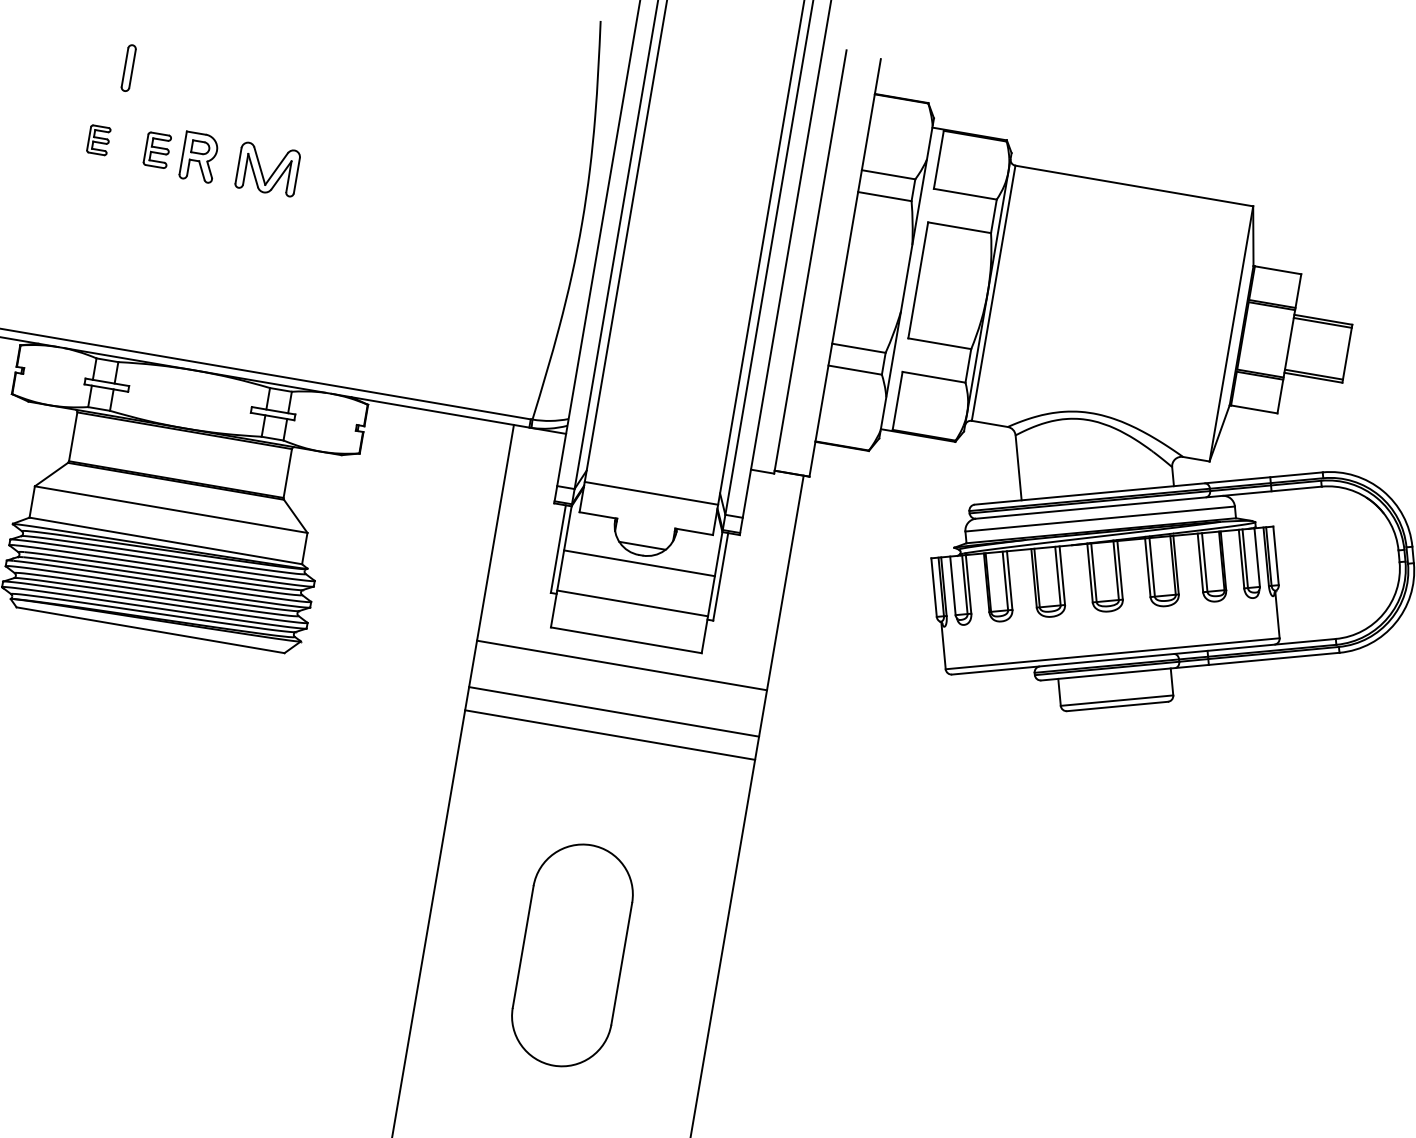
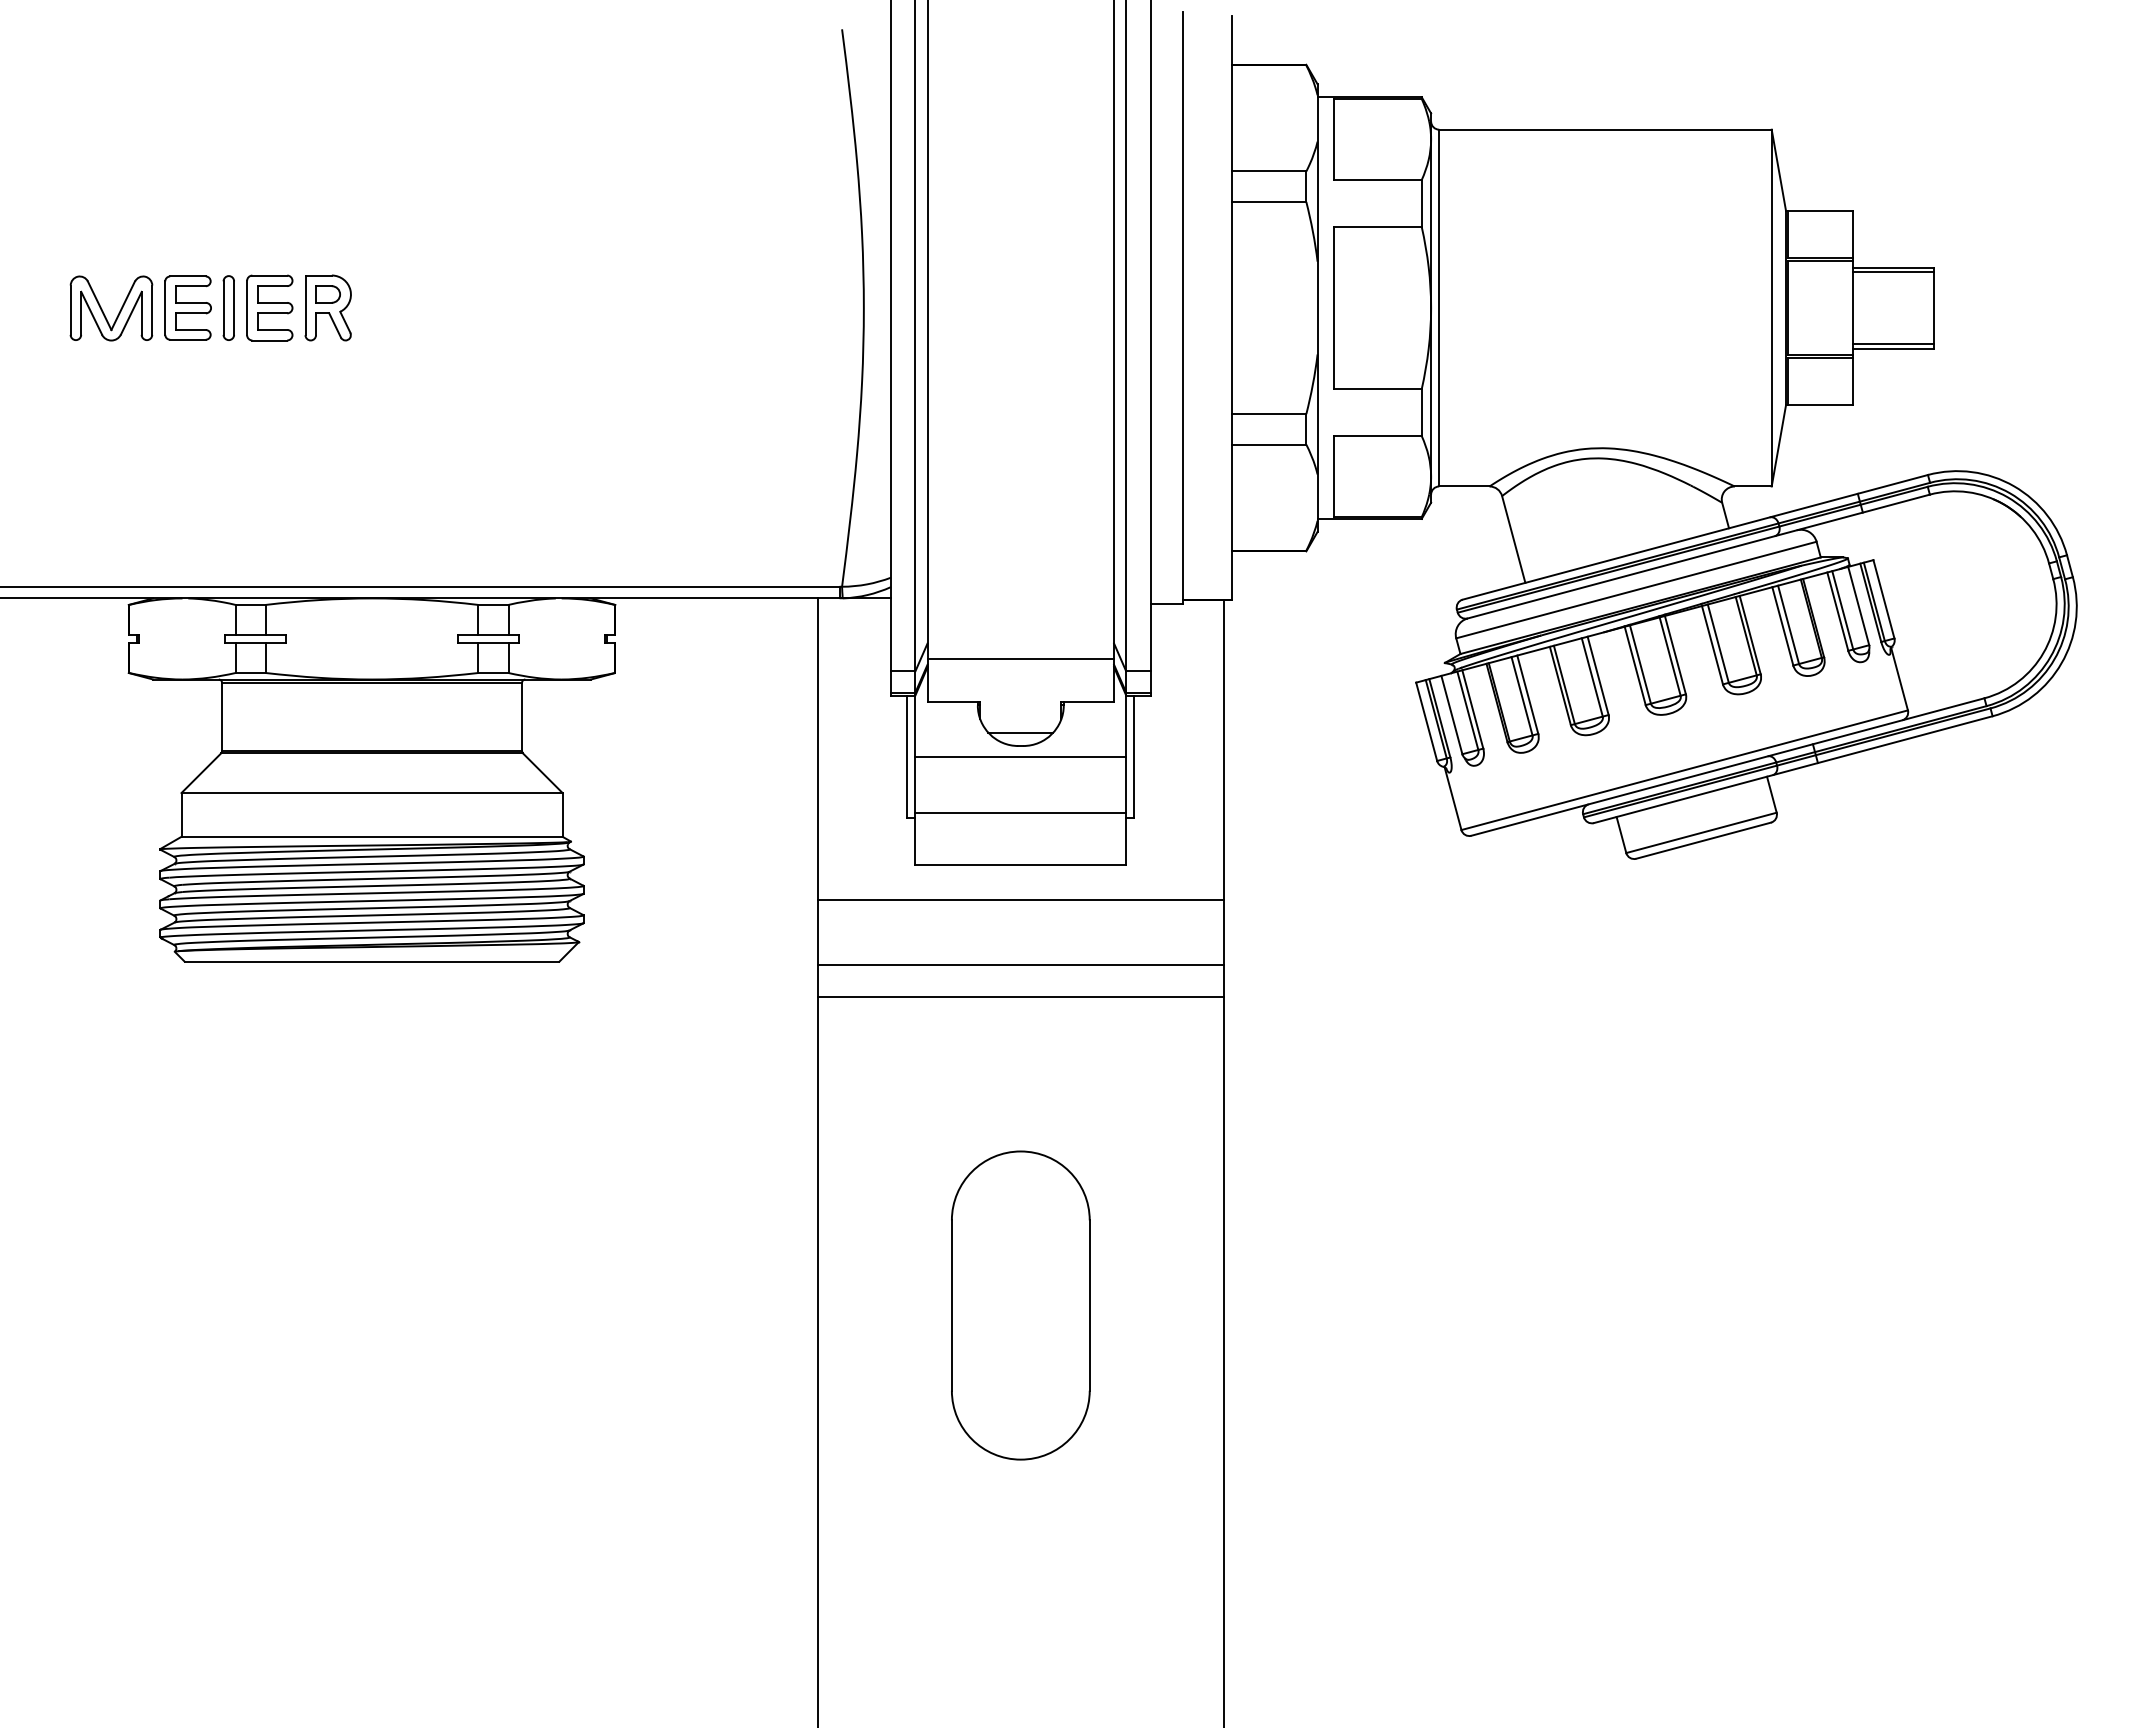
part: (128, 67) -> (228, 307), moved
part: (98, 139) -> (187, 307), size x1.67
part: (157, 149) -> (269, 307), size x1.43
part: (272, 173) -> (118, 312), moved

